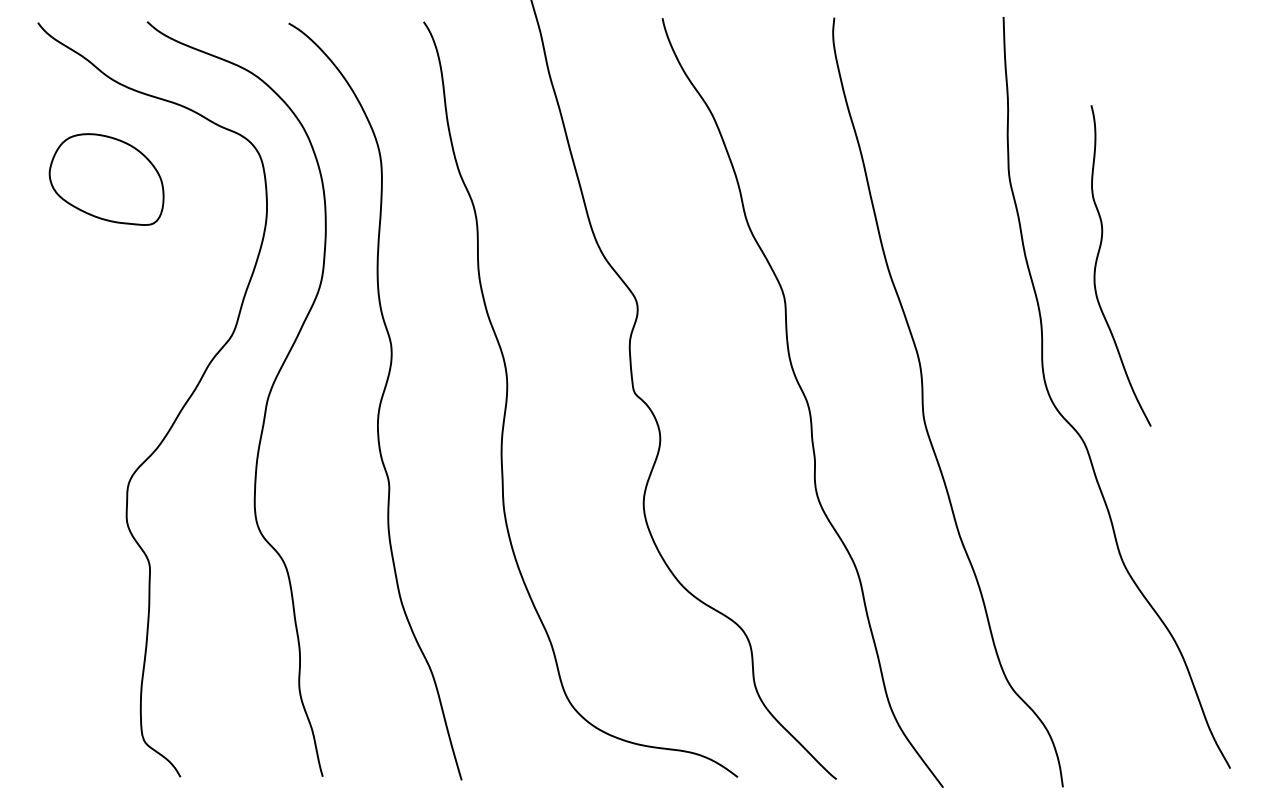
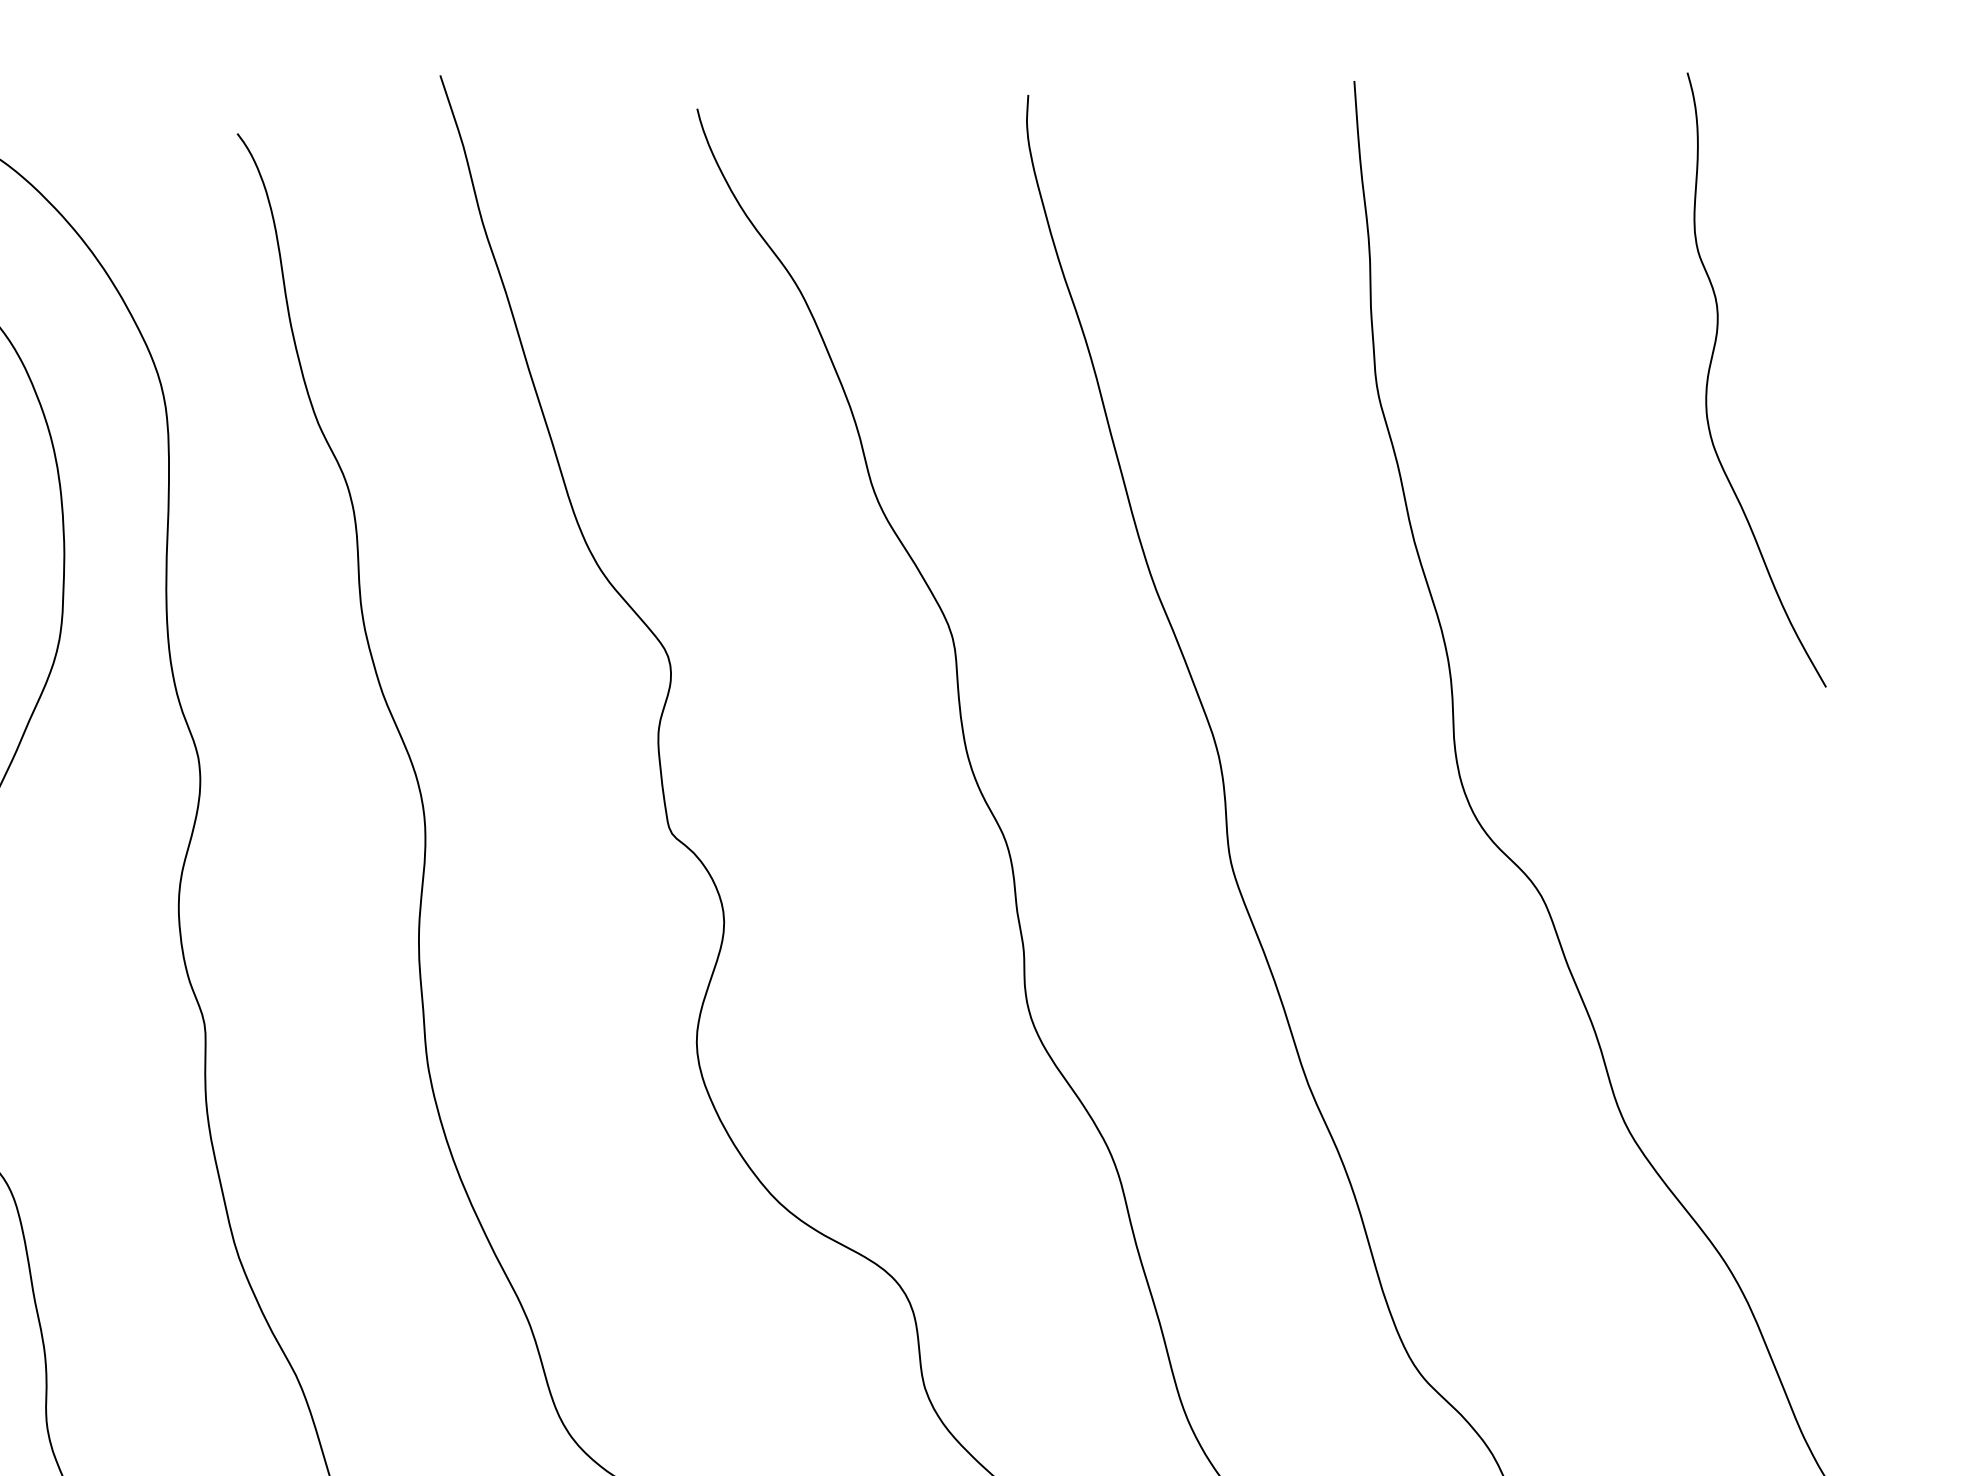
curve: (1097, 261) -> (1710, 373), moved

